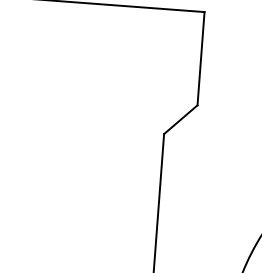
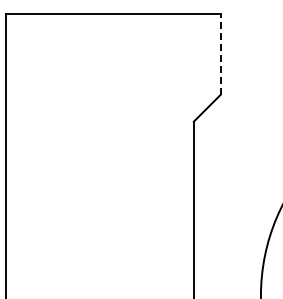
line: (200, 58) -> (220, 54), solid -> dashed

